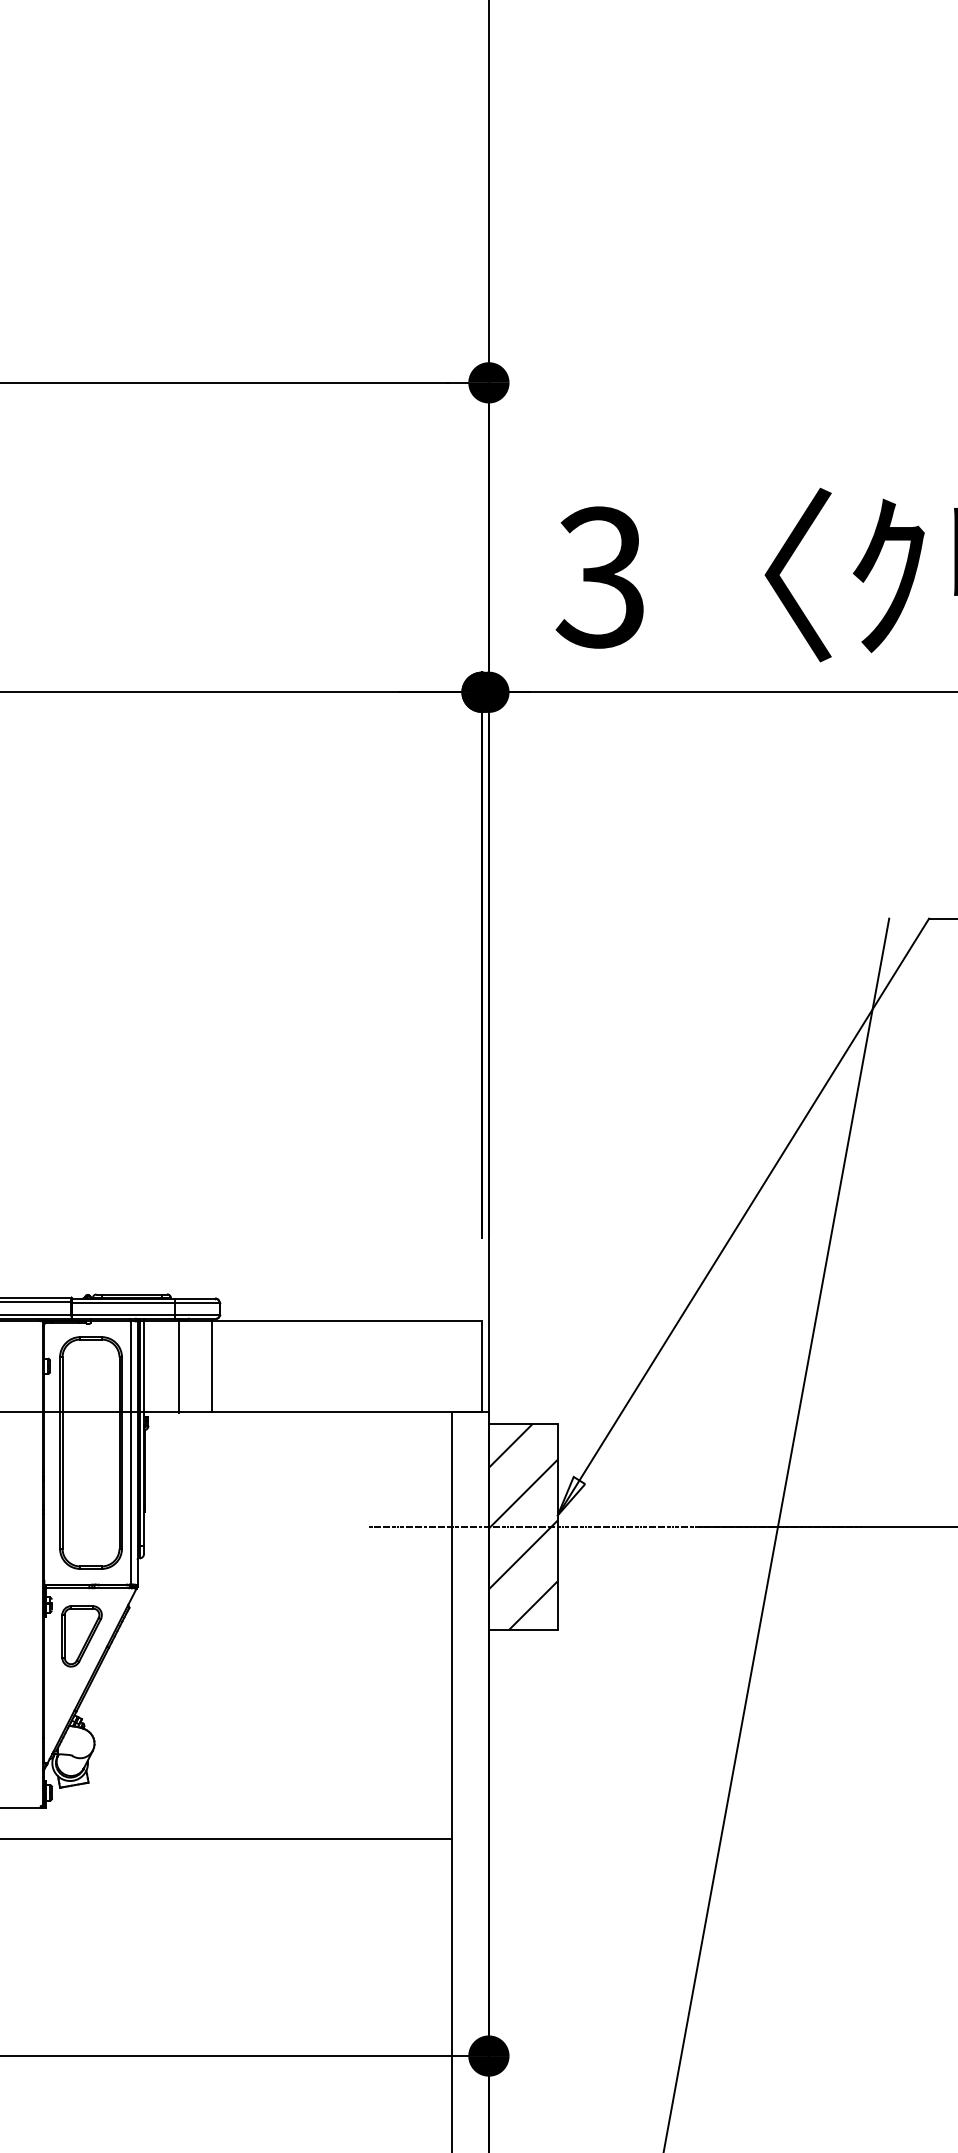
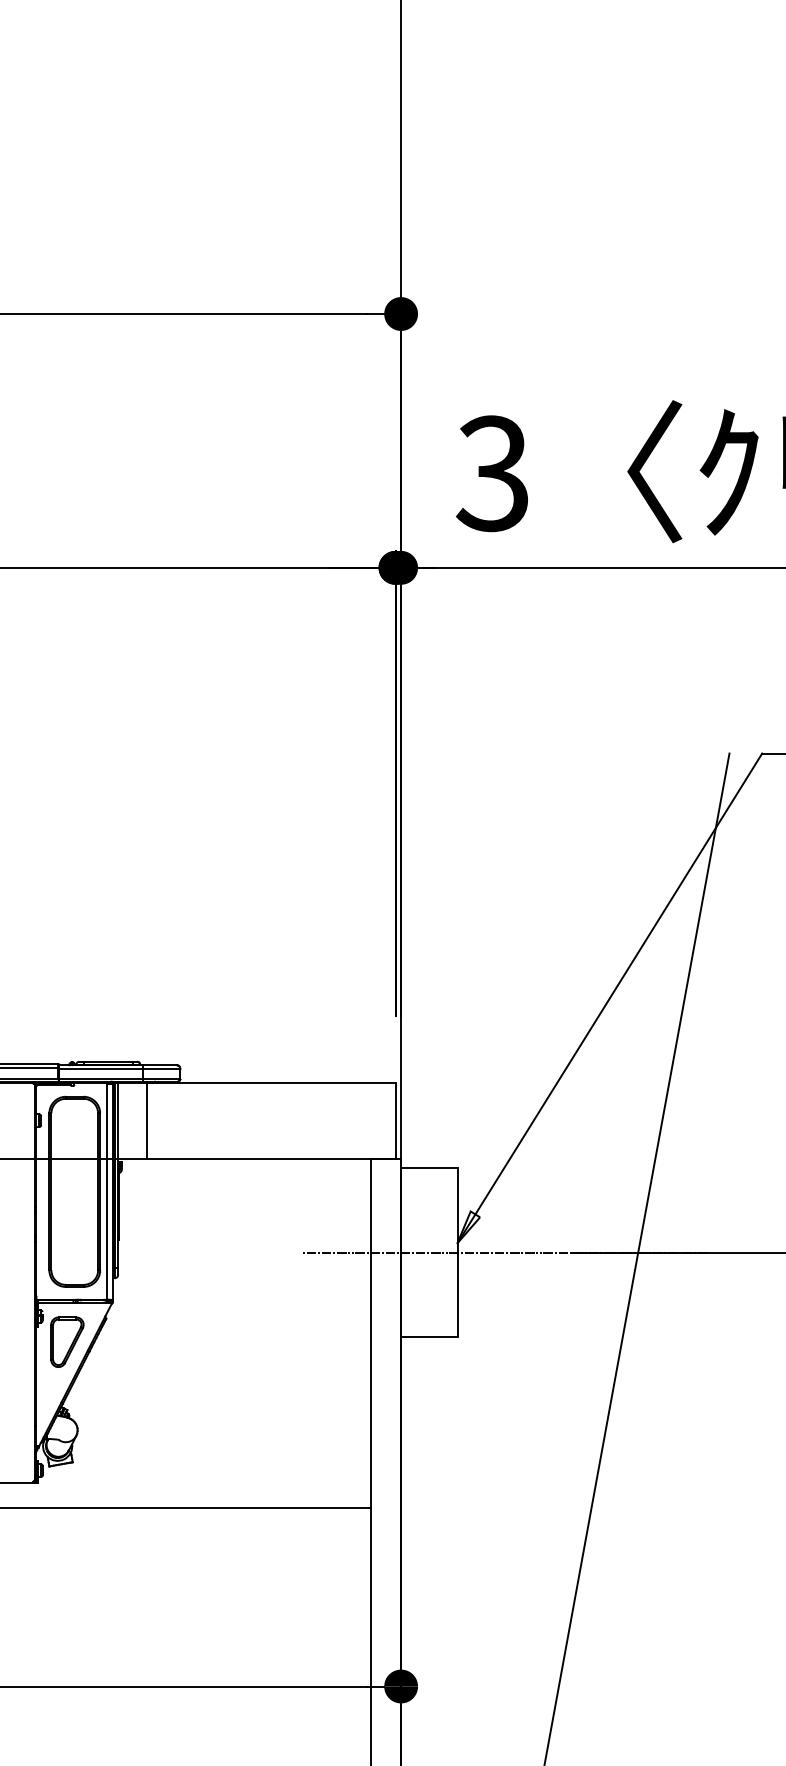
line: (211, 1366) -> (173, 1120), removed
hatch: (523, 1526) -> (429, 1252), removed

